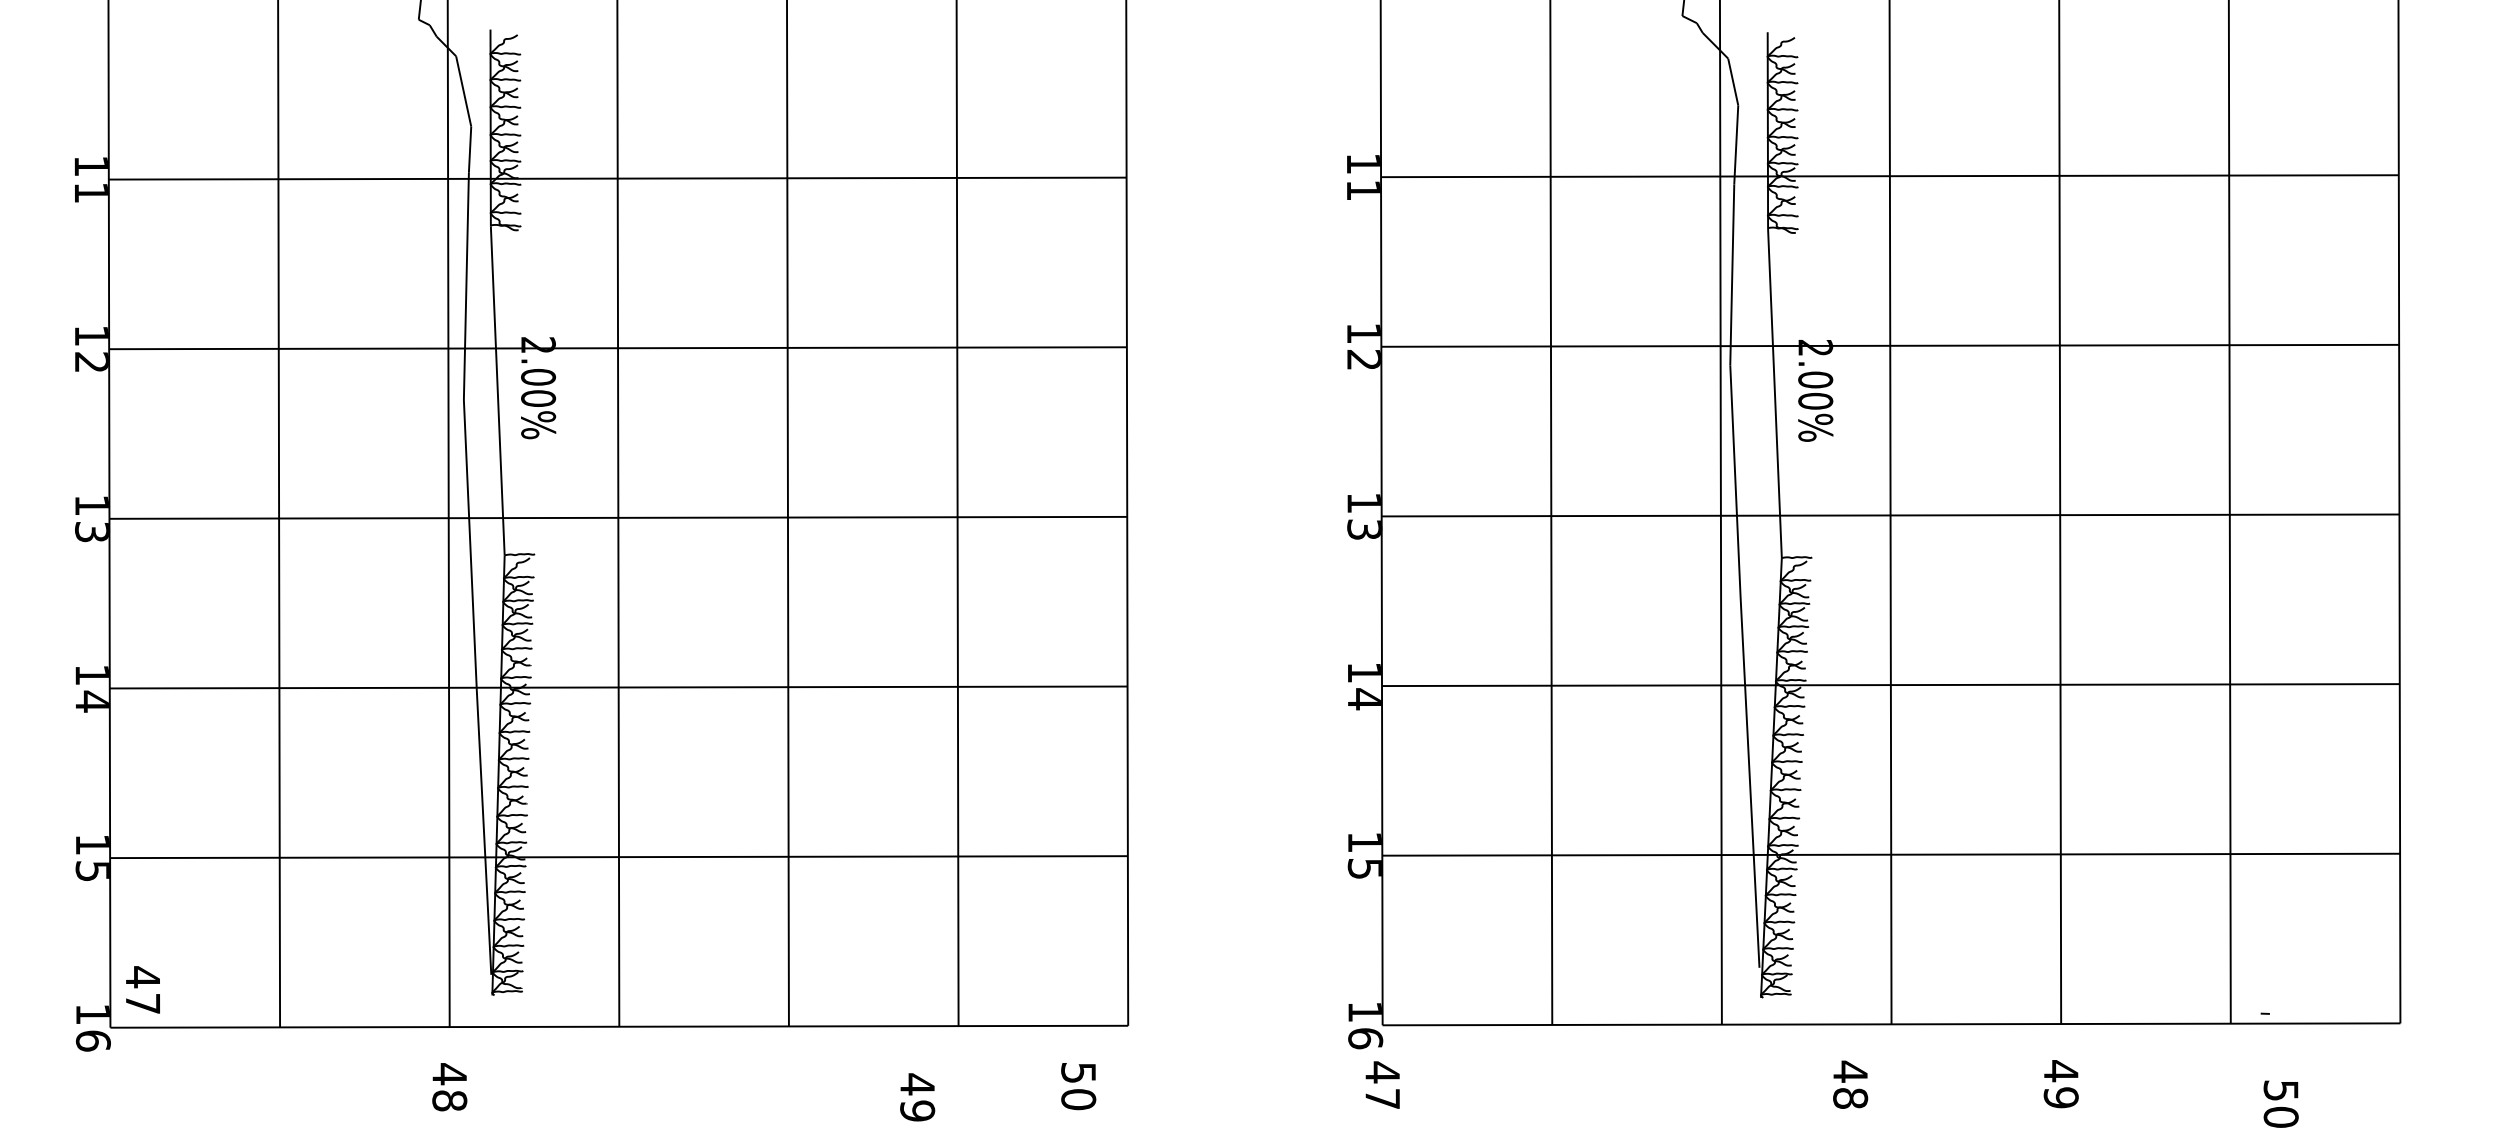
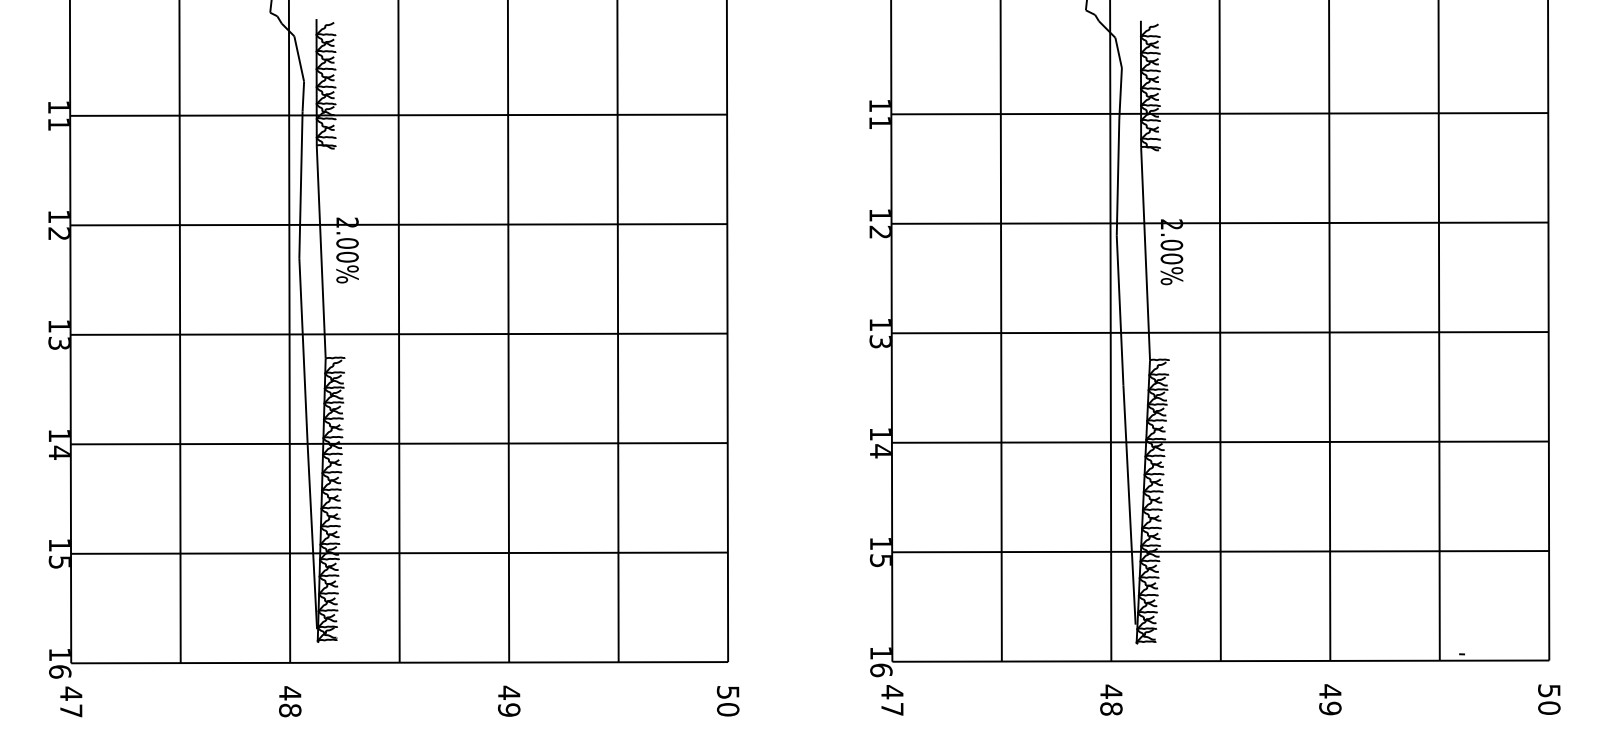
text: (143, 989) -> (71, 701), moved
text: (1850, 1083) -> (1111, 699), moved
text: (1077, 1086) -> (727, 701), moved
text: (918, 1096) -> (509, 700), moved
text: (2281, 1103) -> (1549, 699), moved

